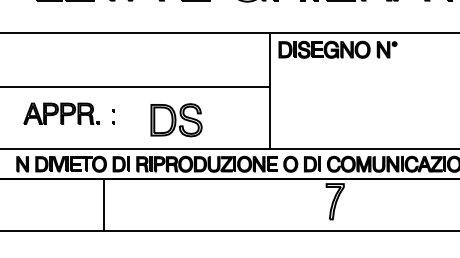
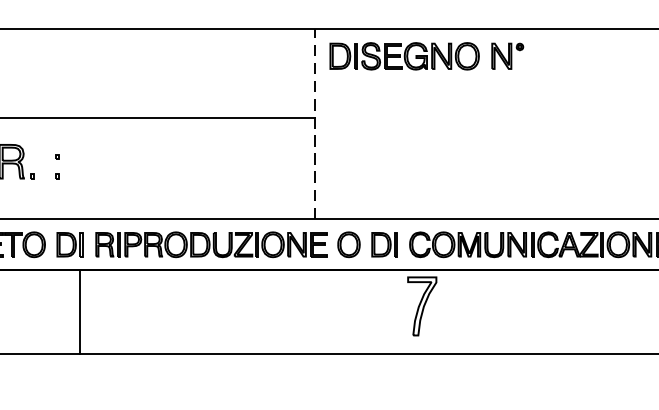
line: (269, 90) -> (314, 123), solid -> dashed
part: (176, 120) -> (160, 172), removed
line: (103, 204) -> (80, 310), moved

